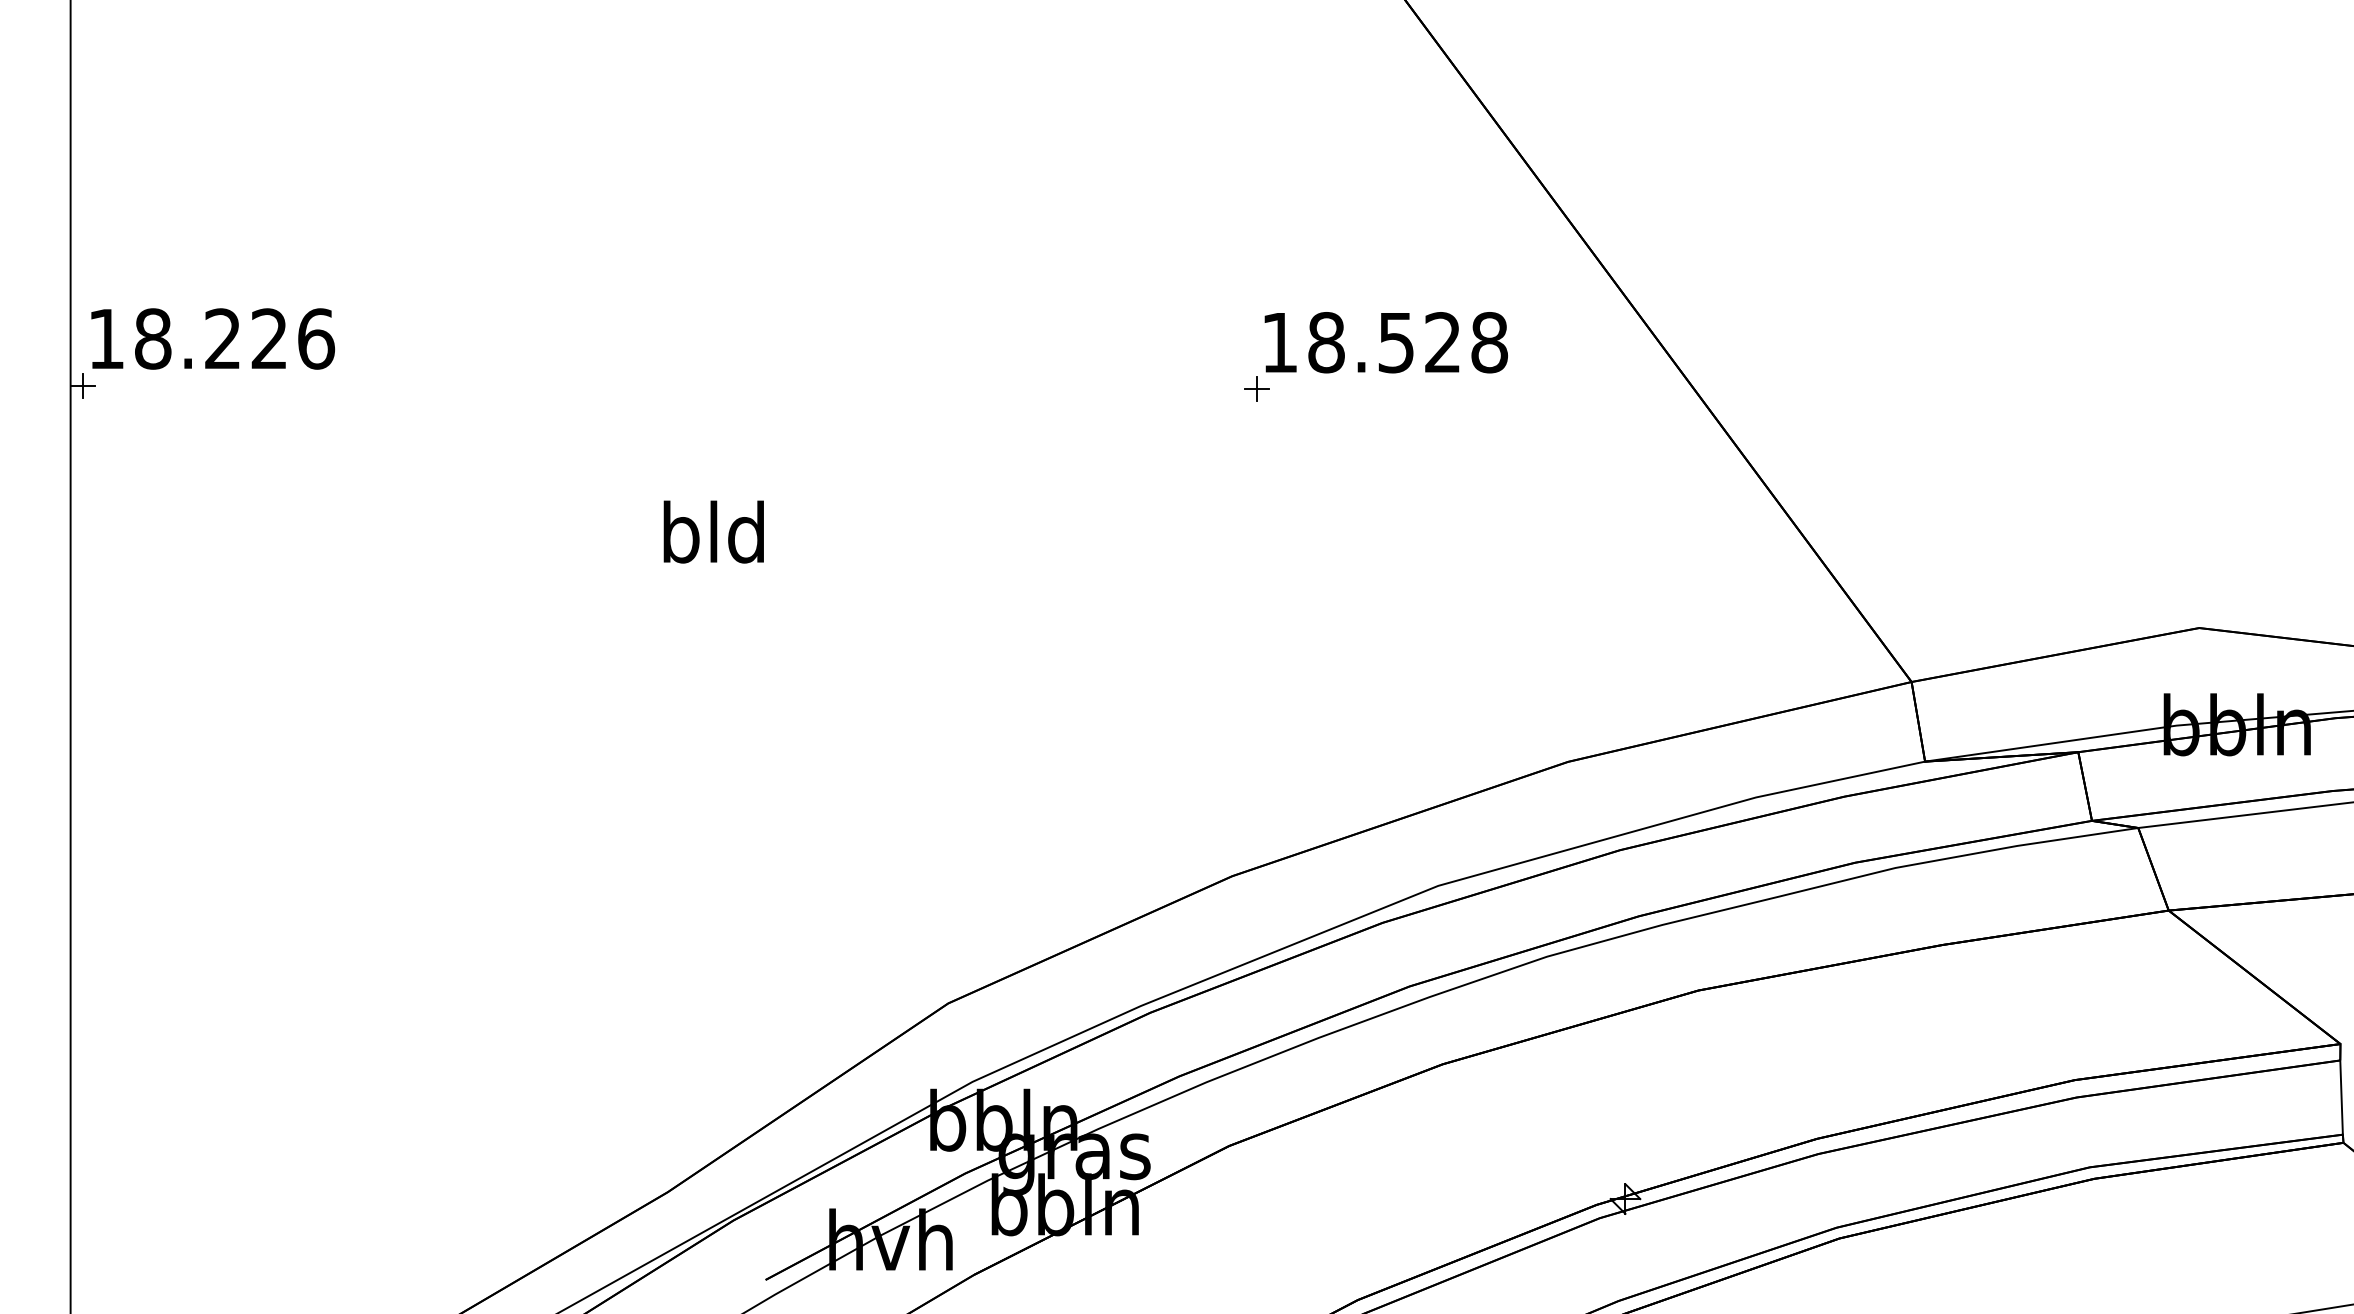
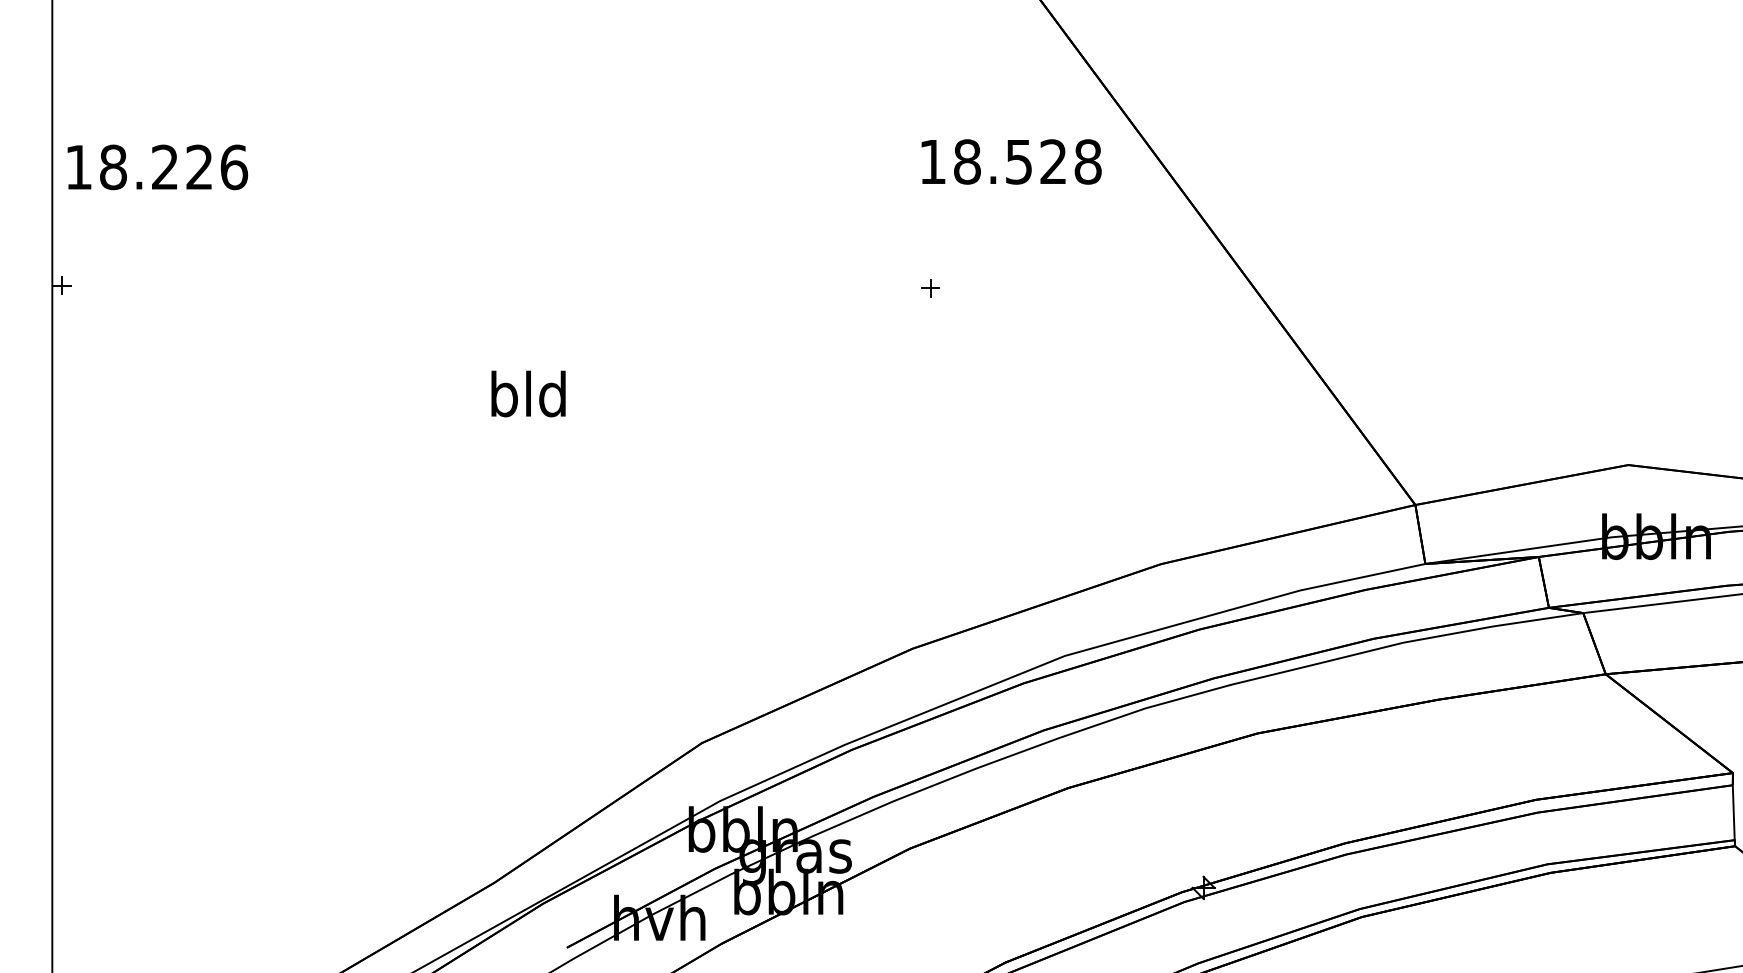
text: (212, 338) -> (157, 167), moved
text: (1385, 342) -> (1011, 161), moved

